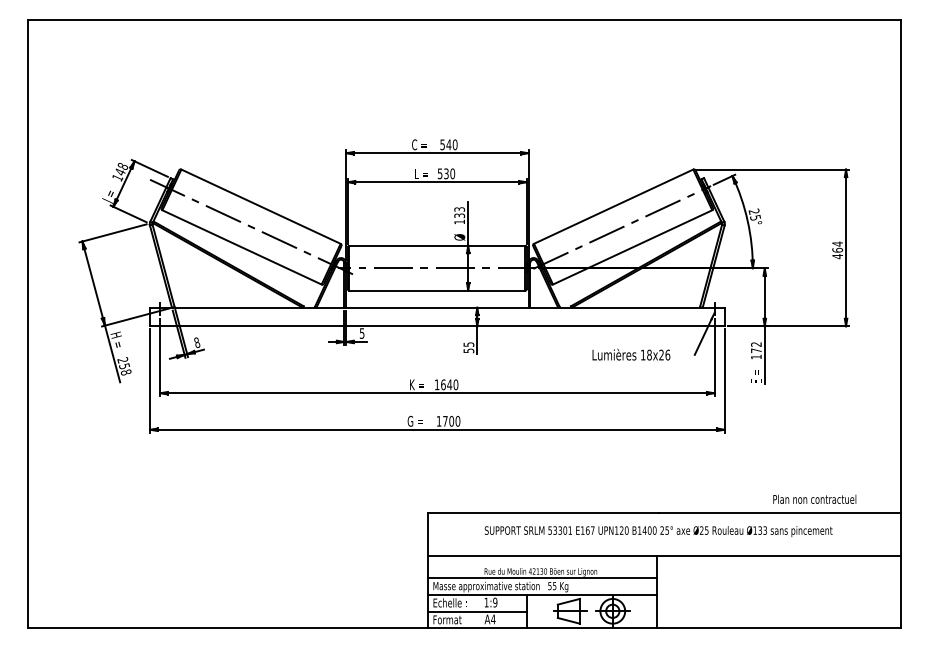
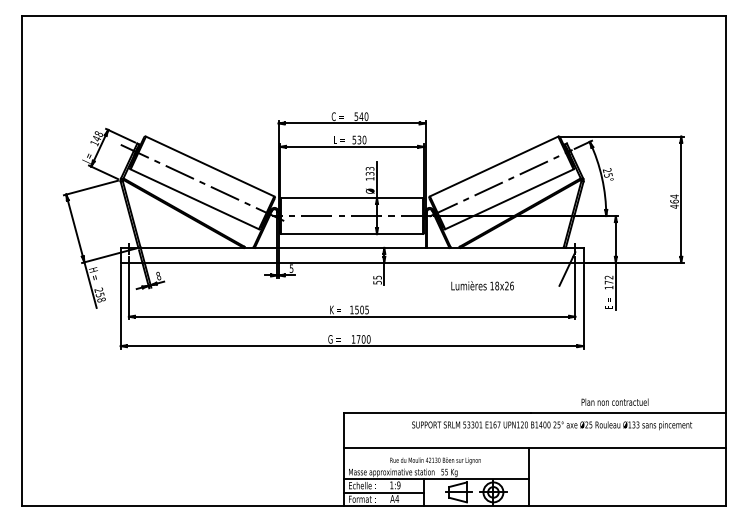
text: (631, 354) -> (482, 285), moved
text: (449, 384) -> (361, 309), 1640 -> 1505
text: (814, 498) -> (614, 401), moved
text: (658, 531) -> (551, 425), moved
line: (541, 578) -> (436, 465), removed

